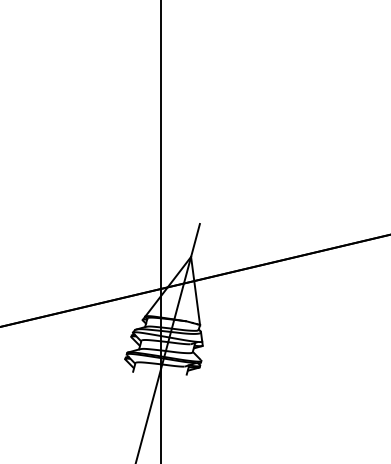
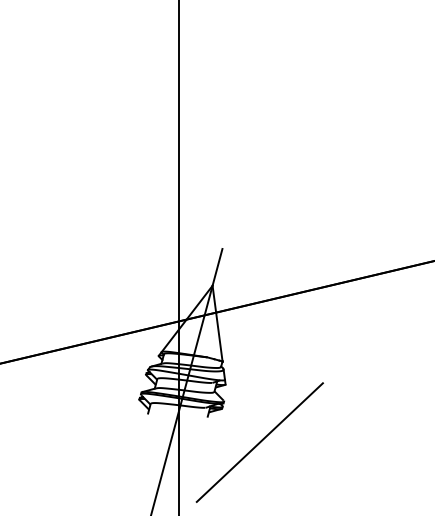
line: (233, 397) -> (259, 442), added

